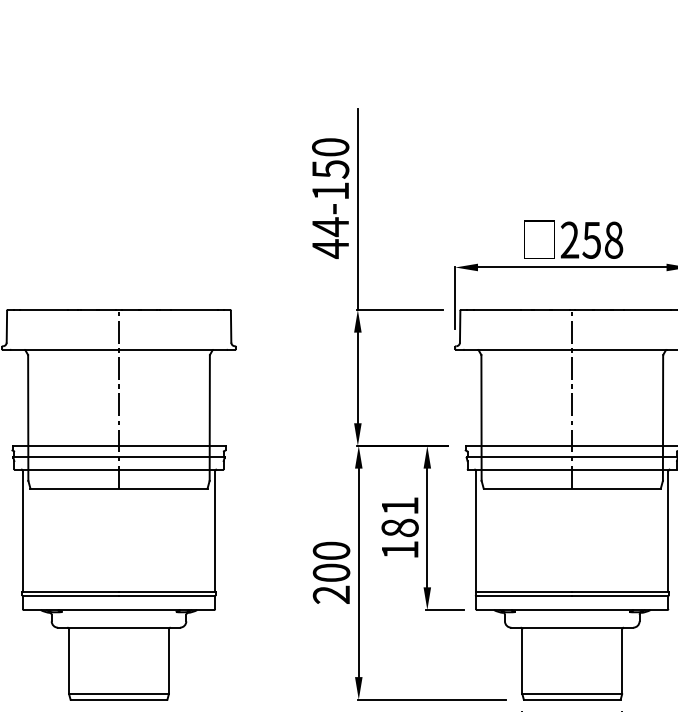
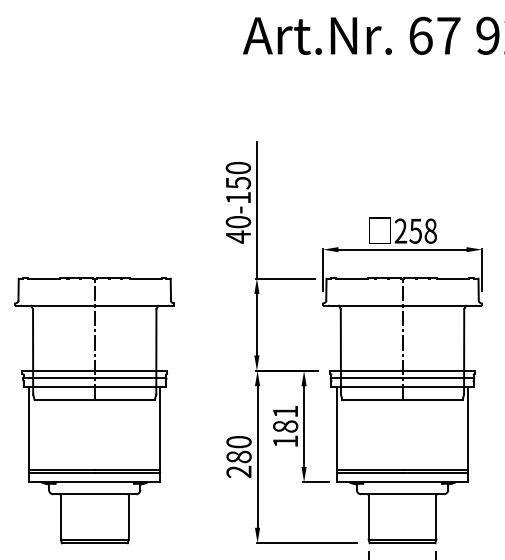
text: (330, 226) -> (238, 221), 44-150 -> 40-150
text: (332, 572) -> (239, 456), 200 -> 280

